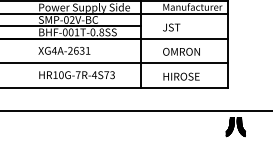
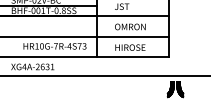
text: (64, 50) -> (32, 66), moved
text: (76, 75) -> (54, 46), moved

